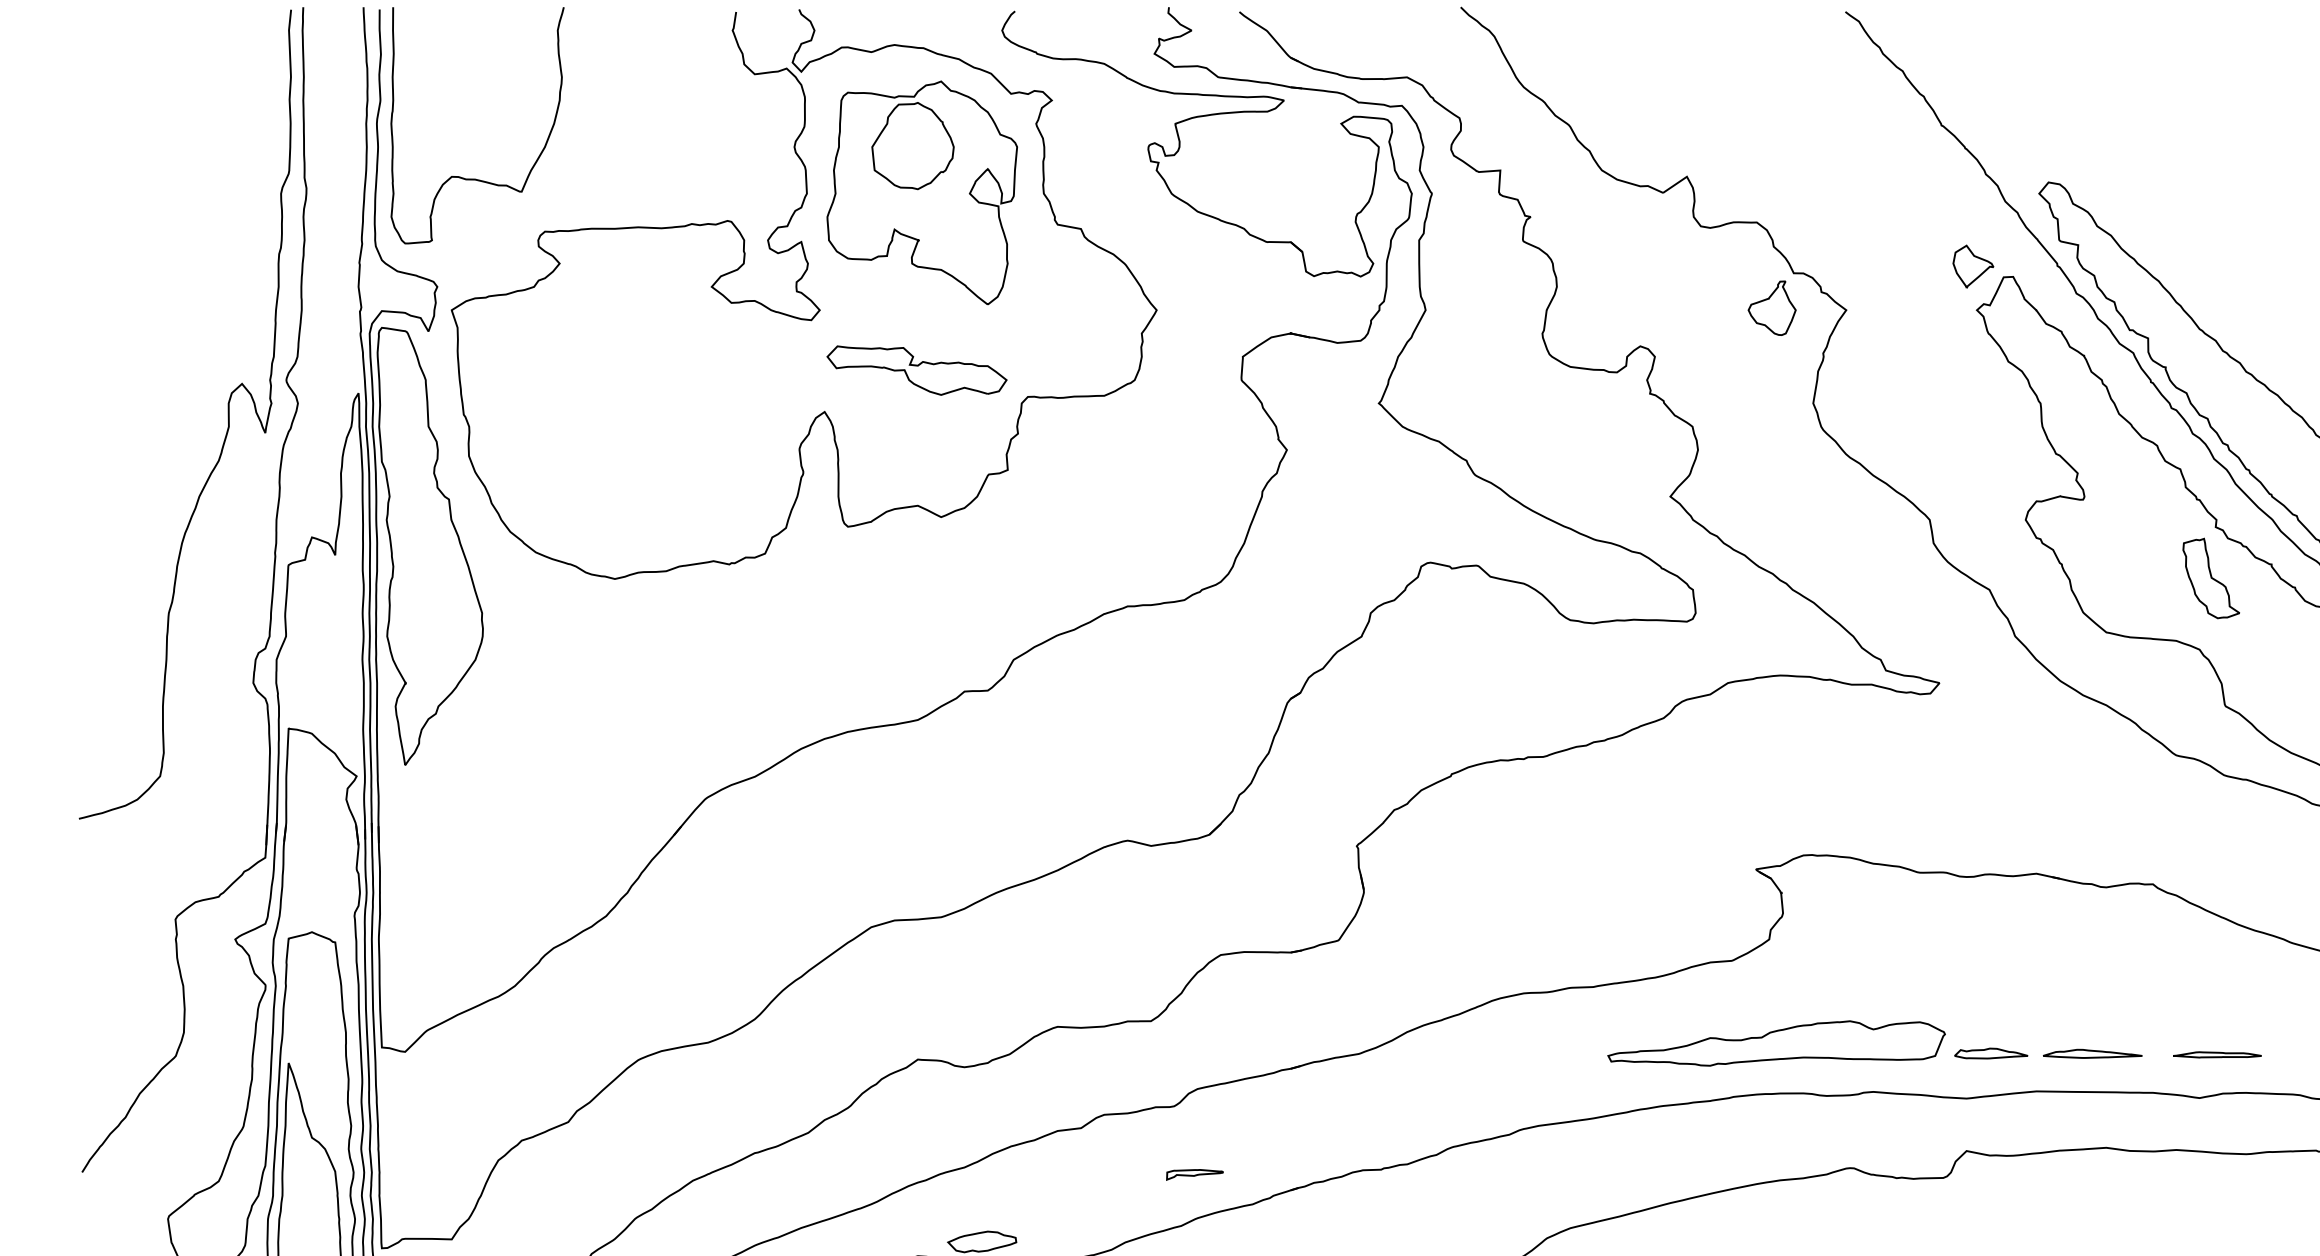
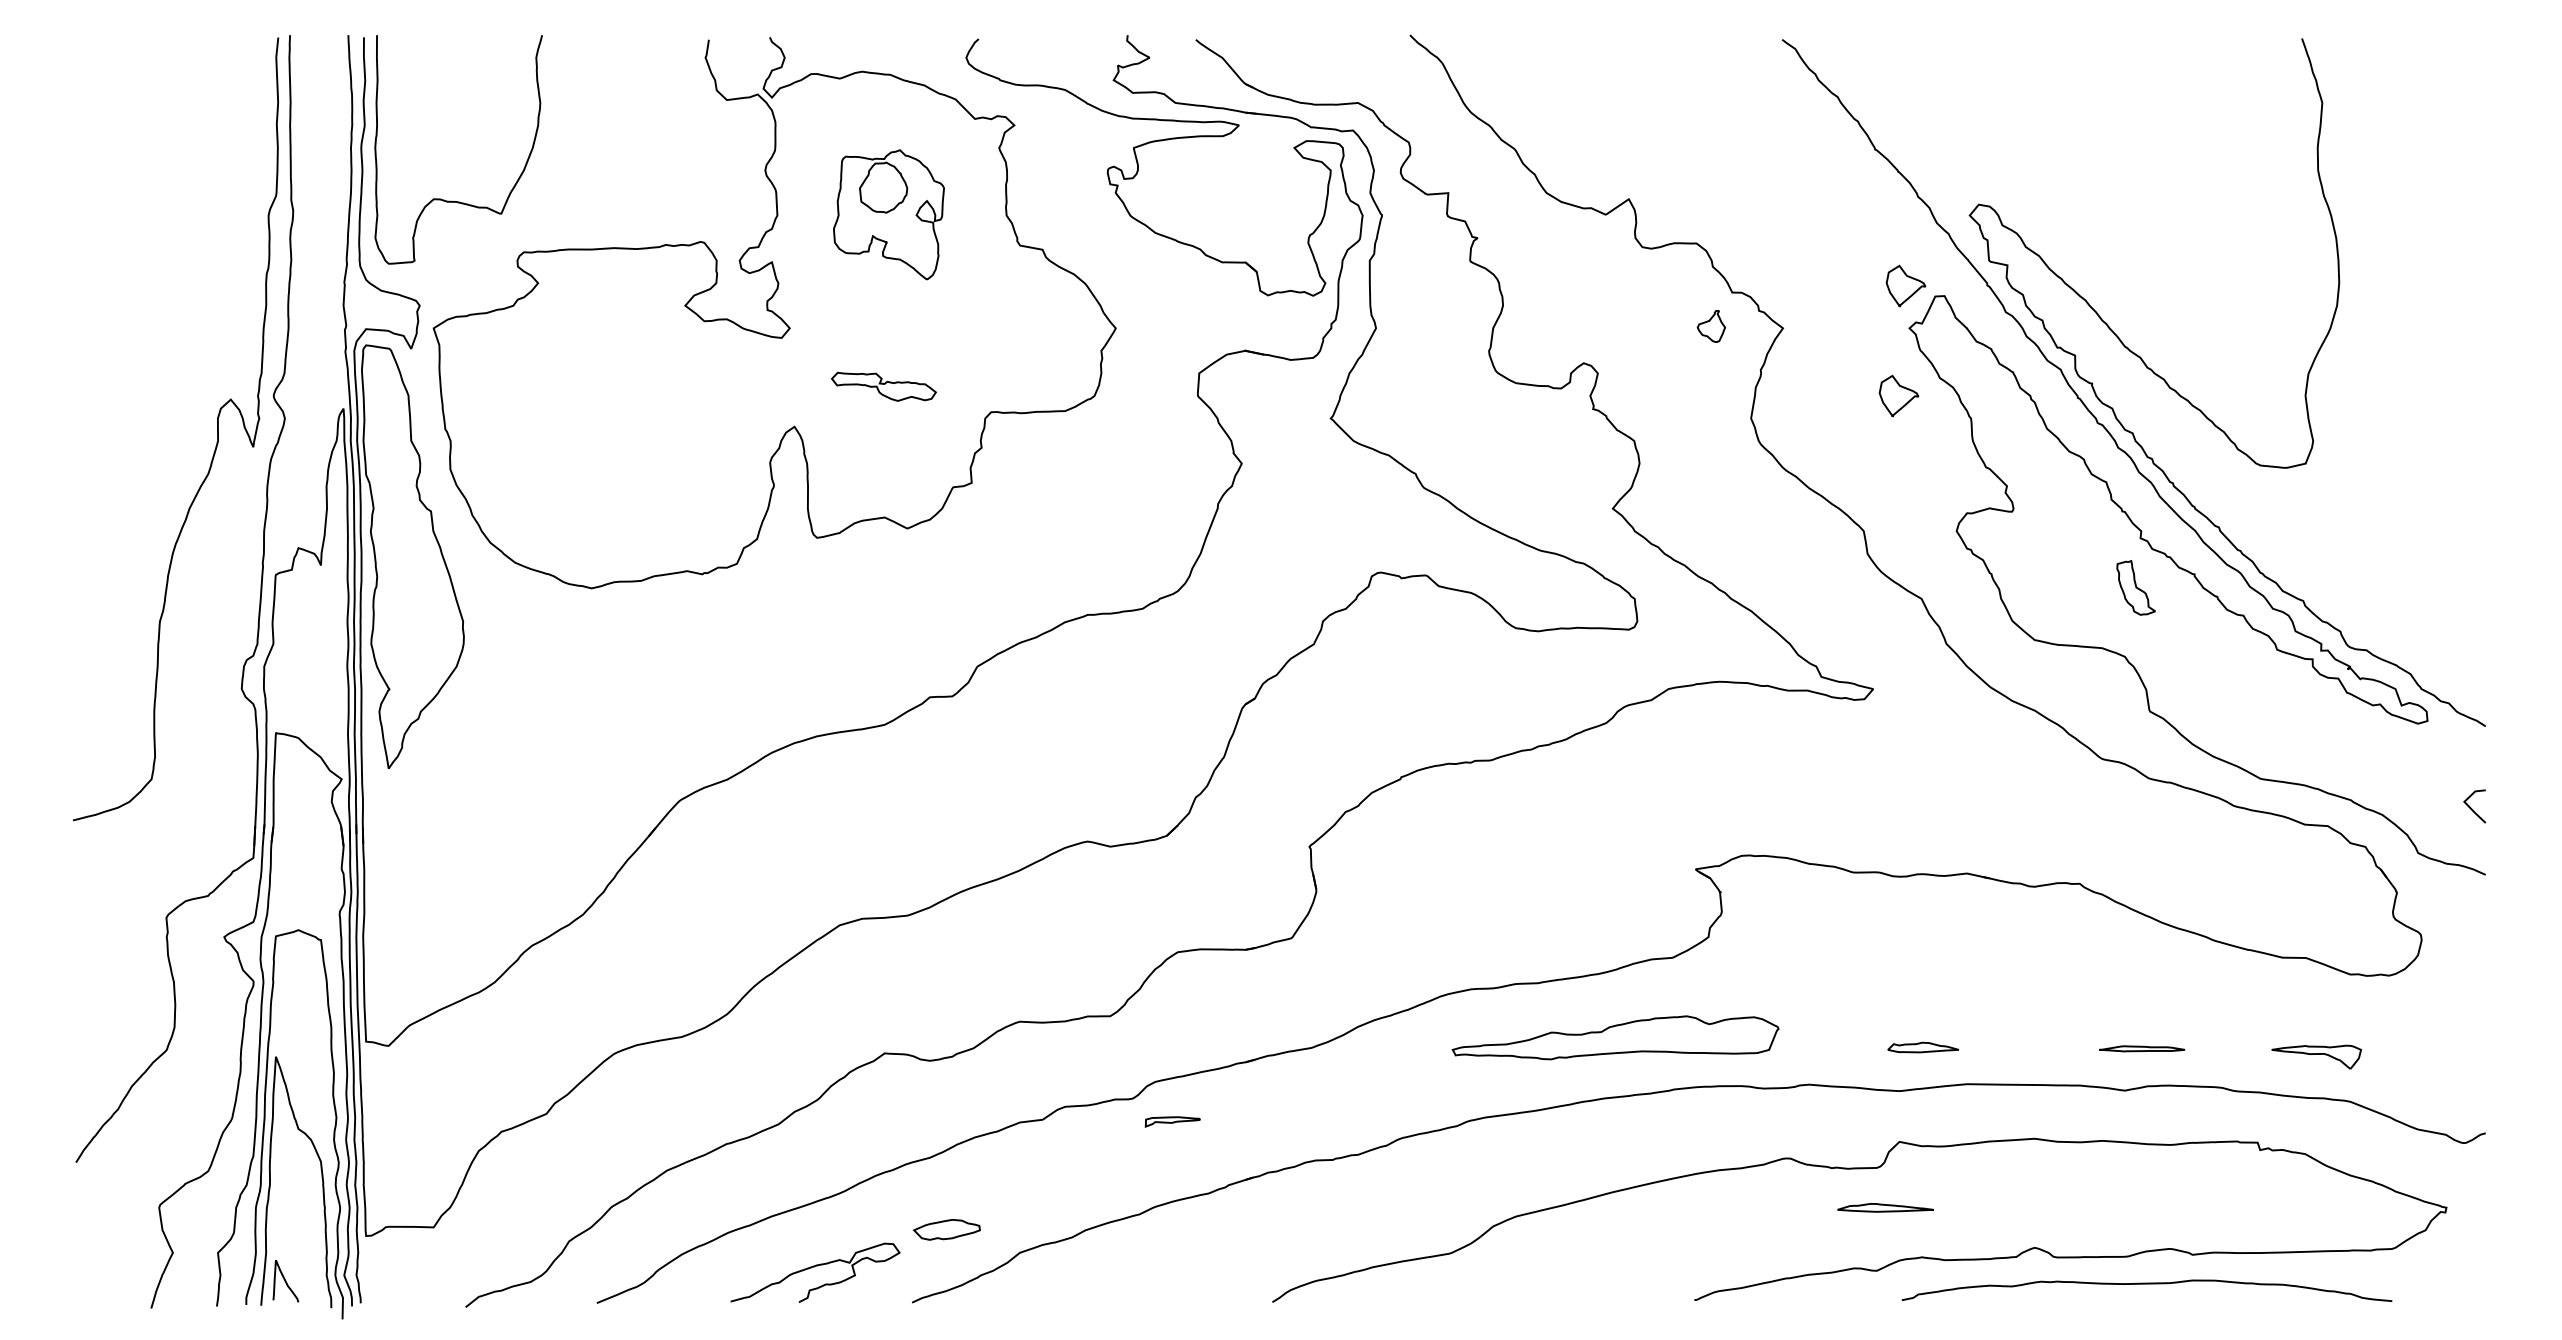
part: (921, 192) -> (888, 214), size x0.6
part: (1772, 308) -> (1711, 326), size x0.6
part: (916, 370) -> (883, 386), size x0.6
part: (1965, 379) -> (1898, 395), added
part: (2210, 578) -> (2135, 587), size x0.7
part: (1776, 1043) -> (1615, 1037), moved
part: (2092, 1053) -> (1885, 1207), moved
part: (1194, 1174) -> (1172, 1121), moved

